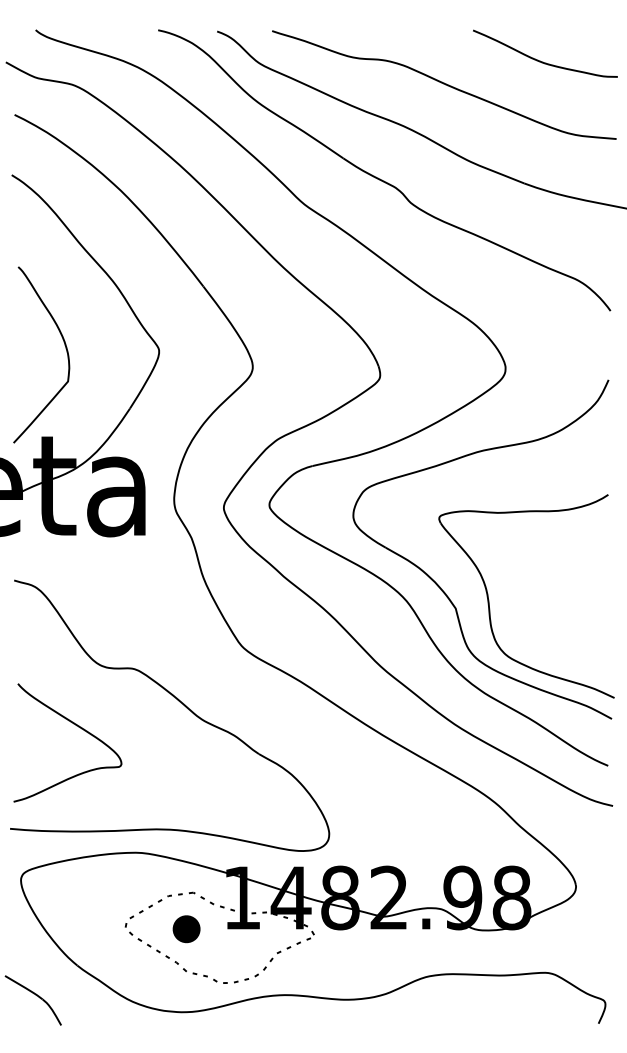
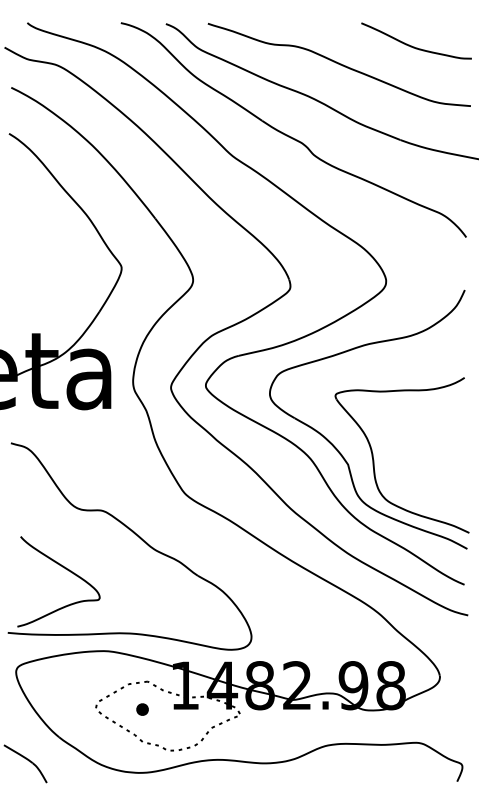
curve: (64, 345) -> (49, 263), removed
curve: (76, 726) -> (65, 569), moved
part: (186, 929) -> (142, 709), size x0.6

